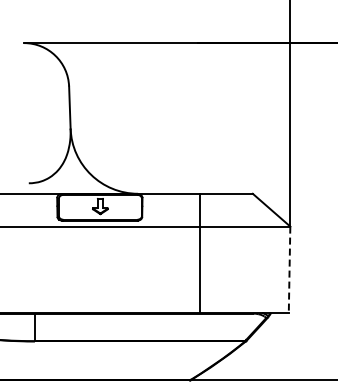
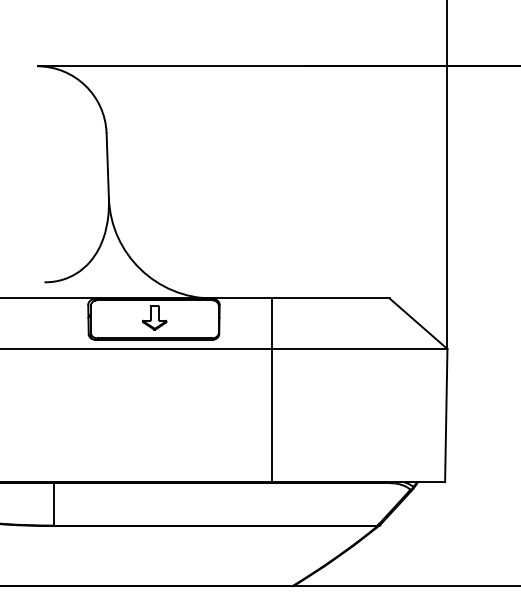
line: (200, 253) -> (272, 390), moved
line: (289, 270) -> (446, 416), dashed -> solid

